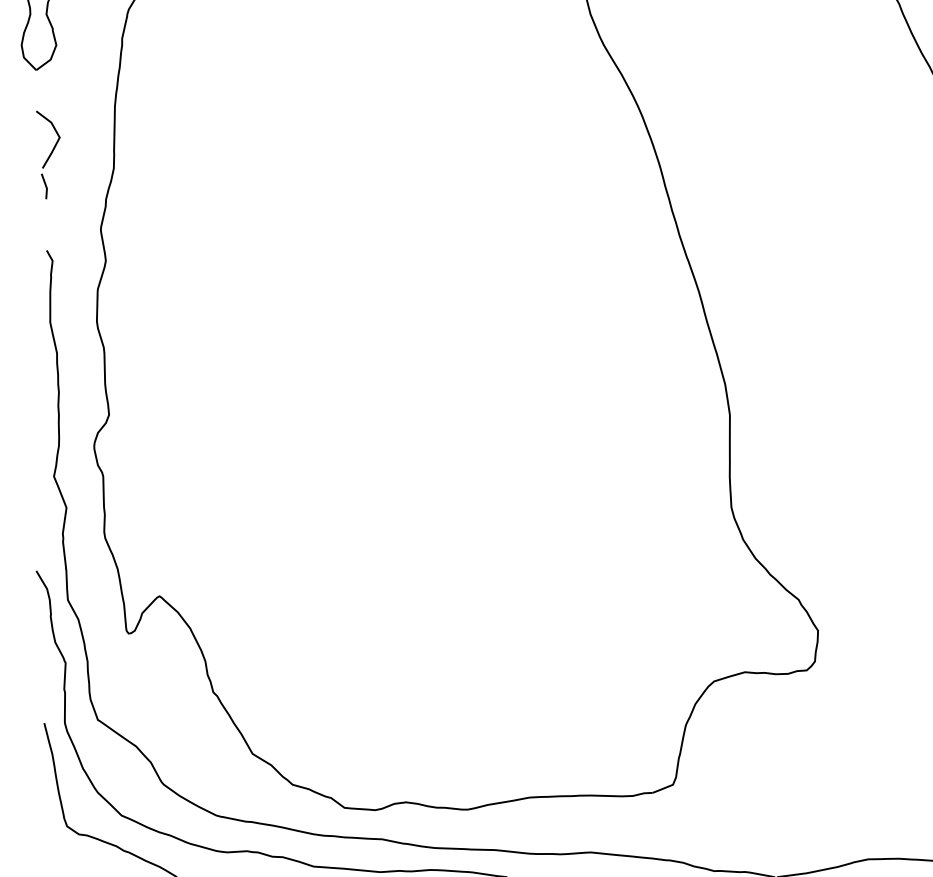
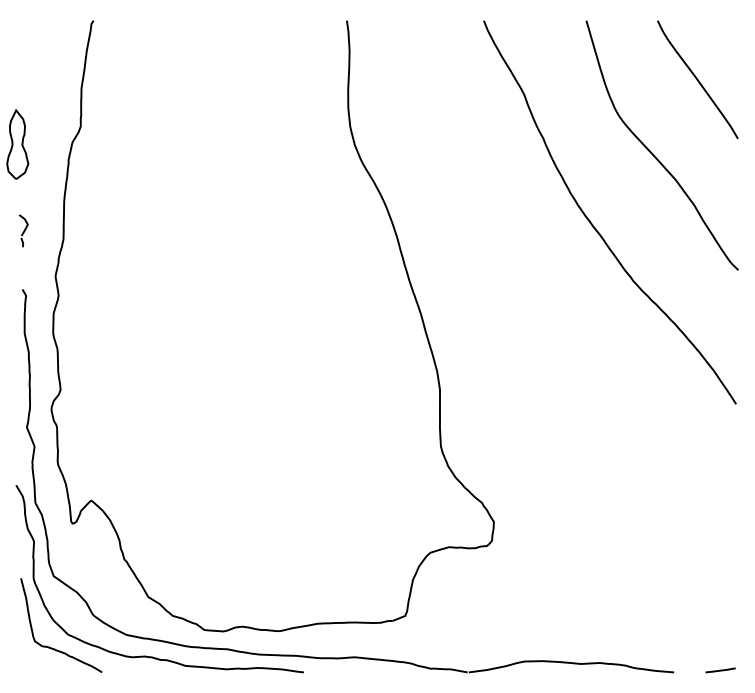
part: (48, 154) -> (23, 230), size x0.6

